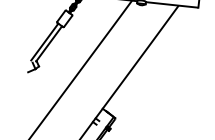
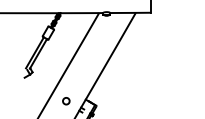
circle: (77, 108) -> (66, 101), added

